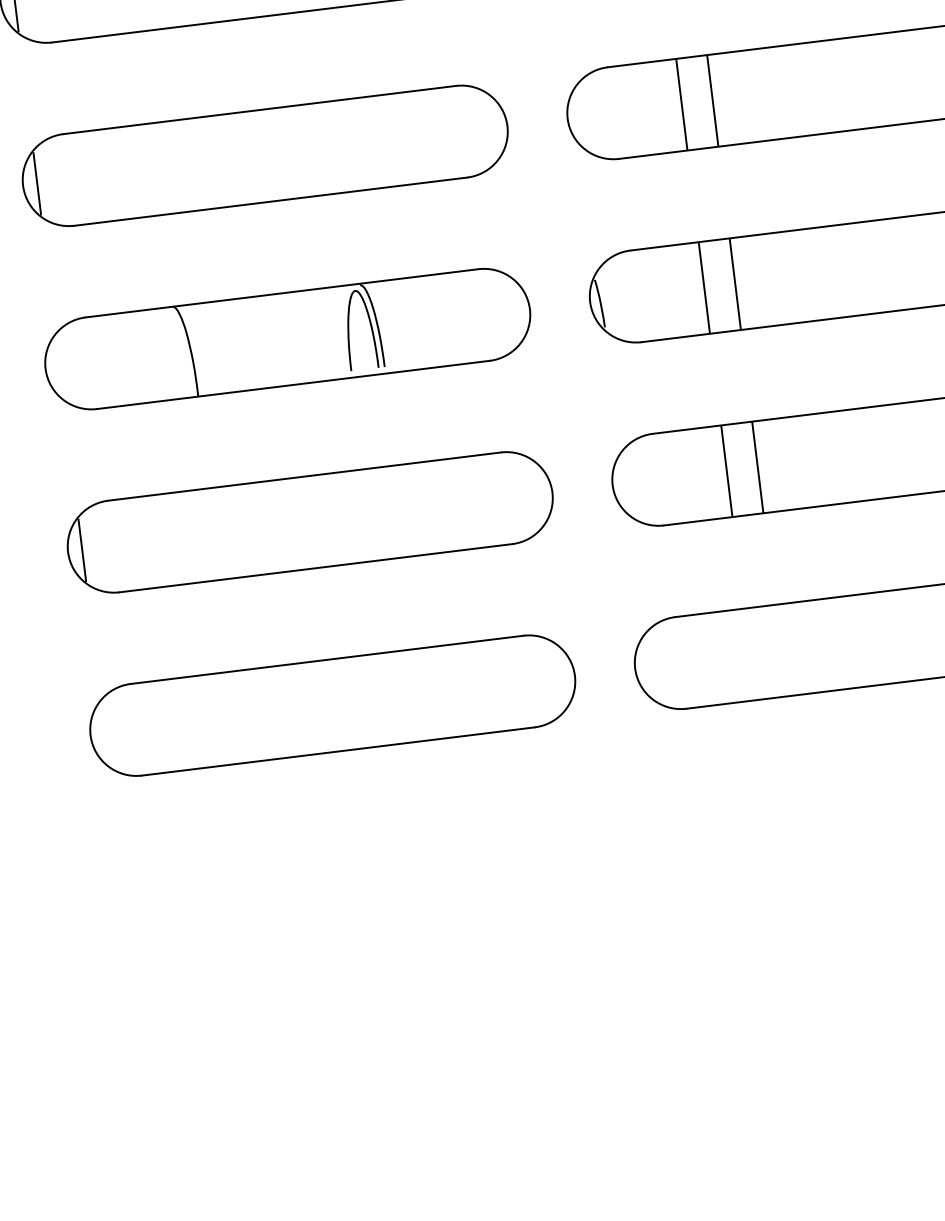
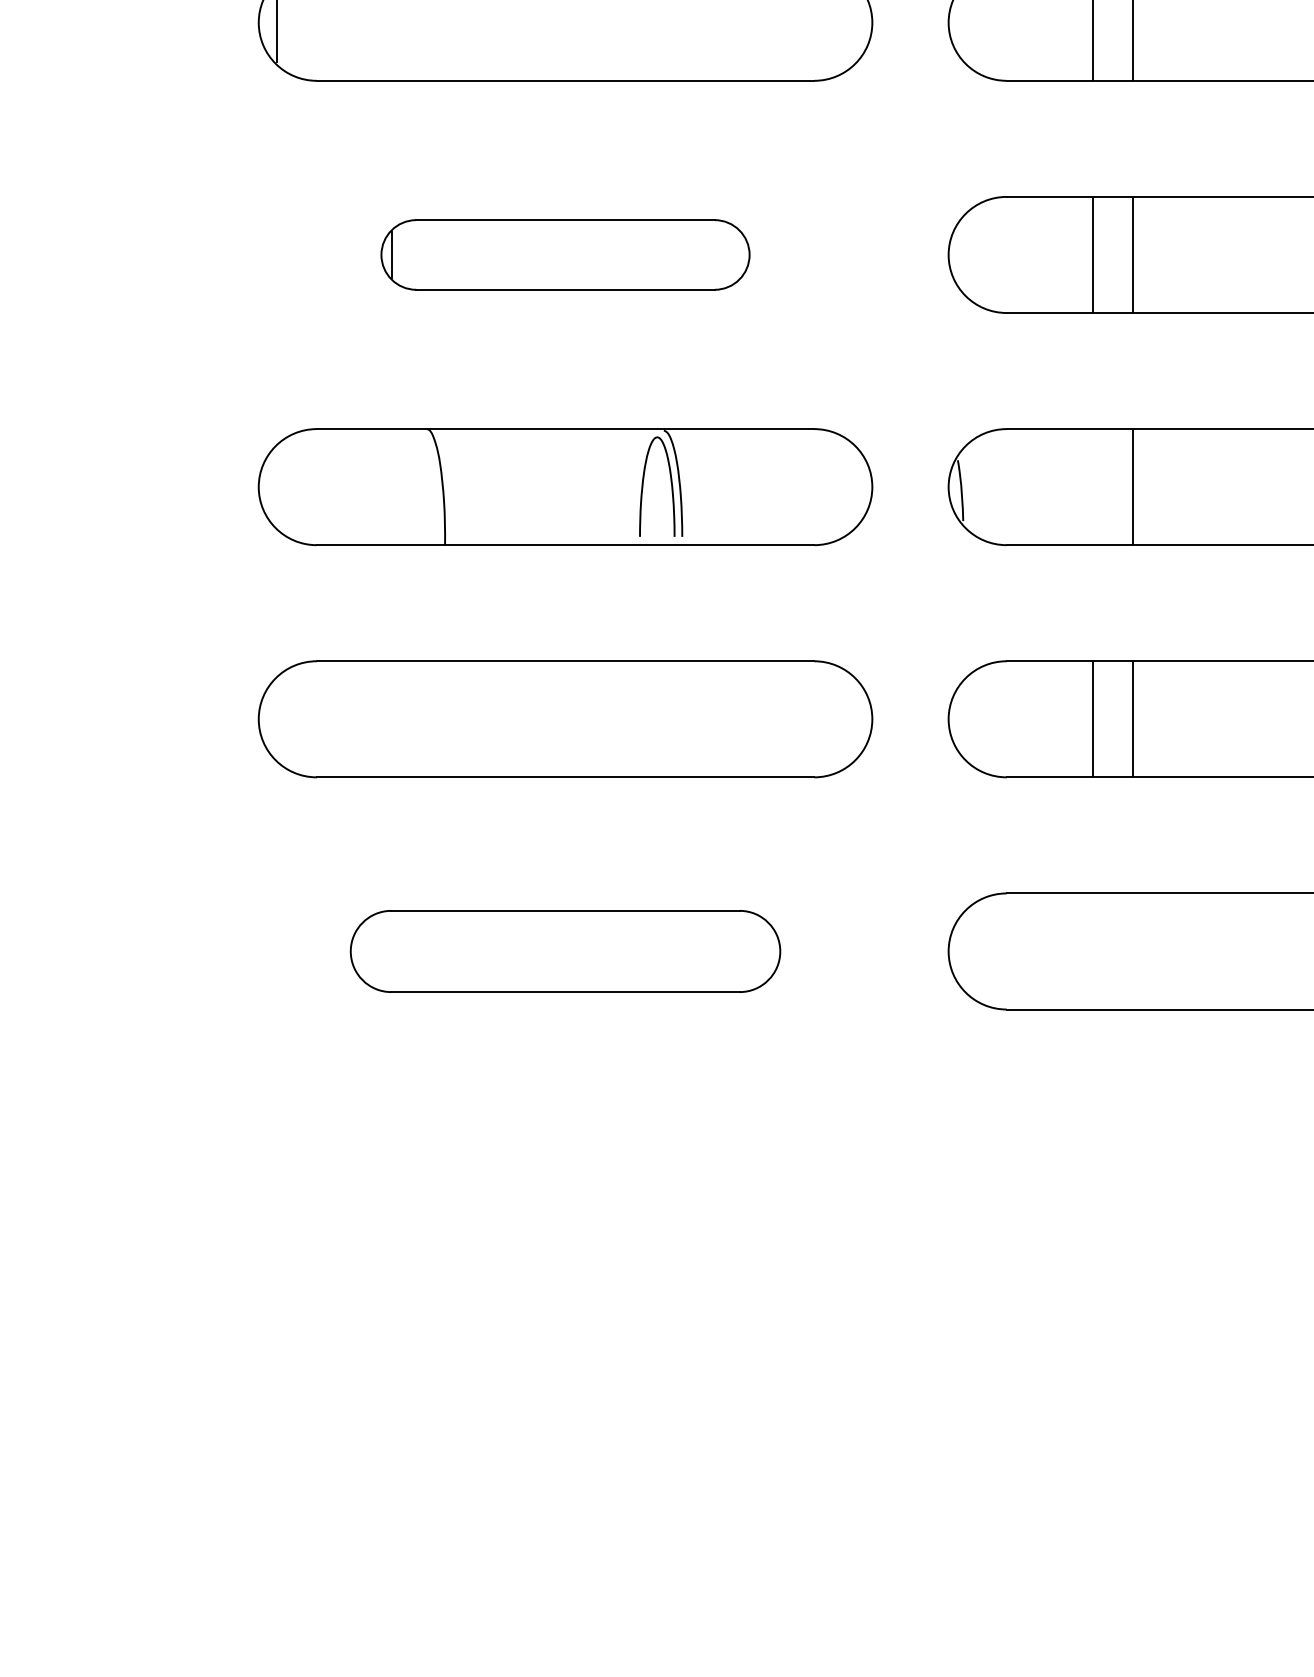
part: (265, 155) -> (565, 254), size x0.6
line: (704, 288) -> (1093, 487), removed
line: (82, 550) -> (276, 719), removed
part: (332, 705) -> (565, 951), size x0.7

